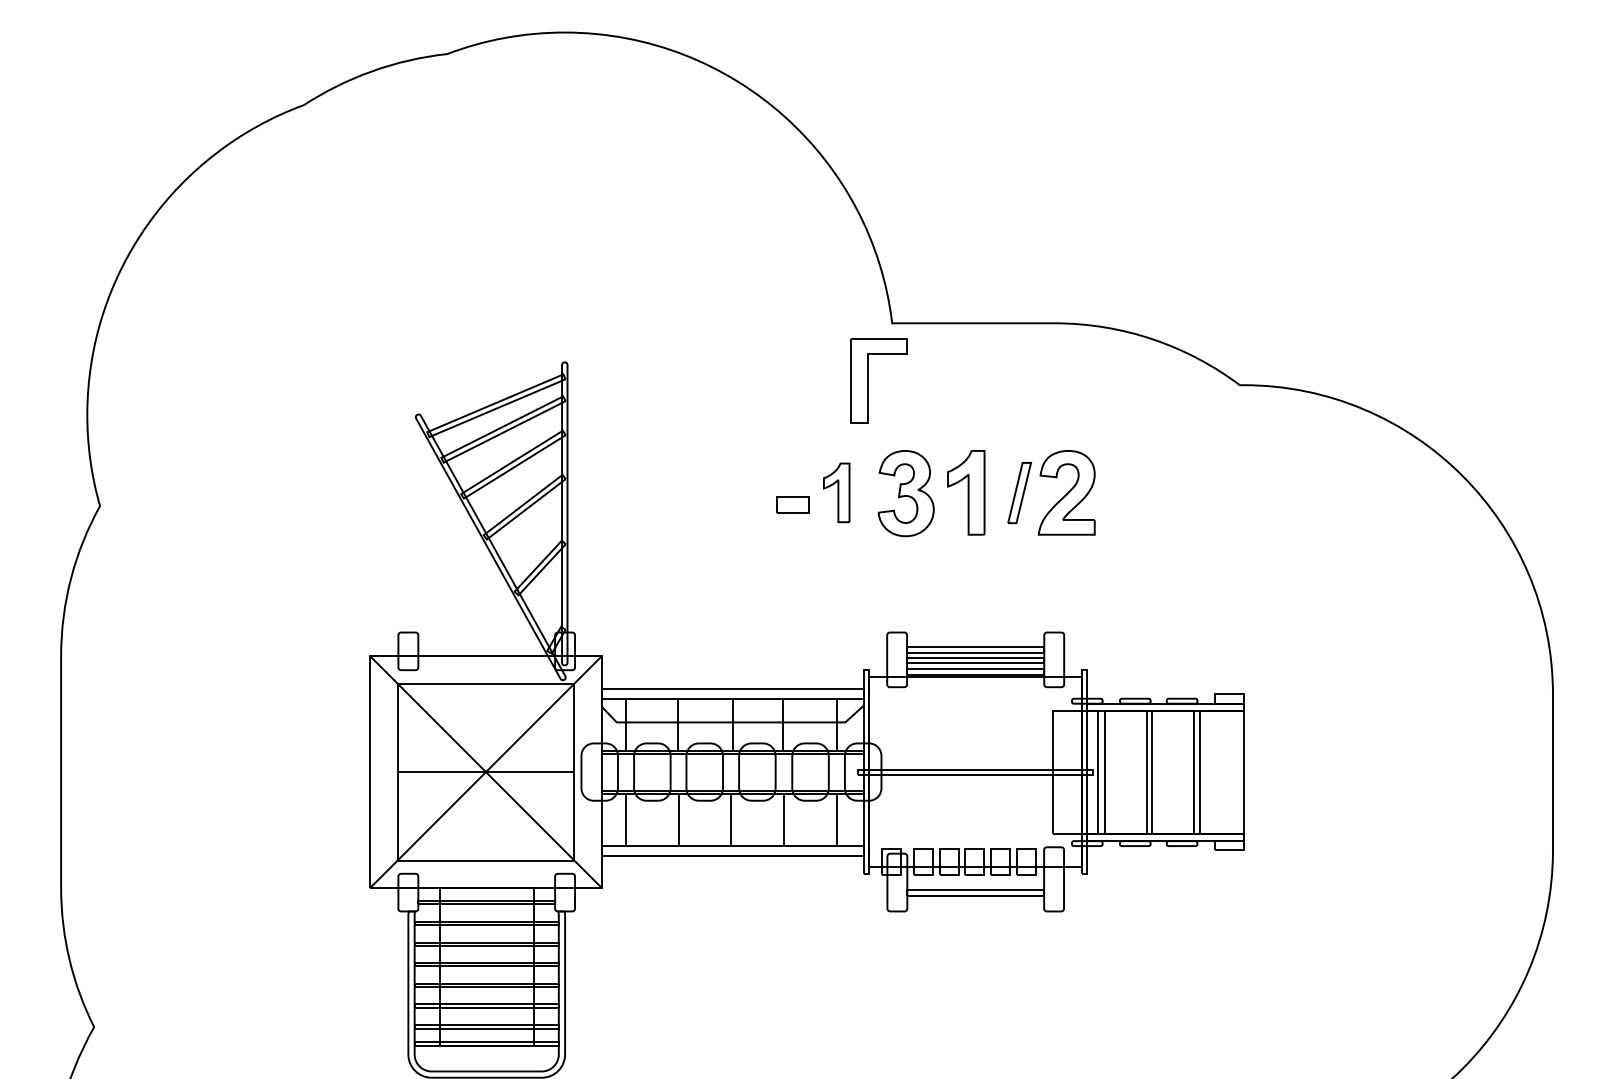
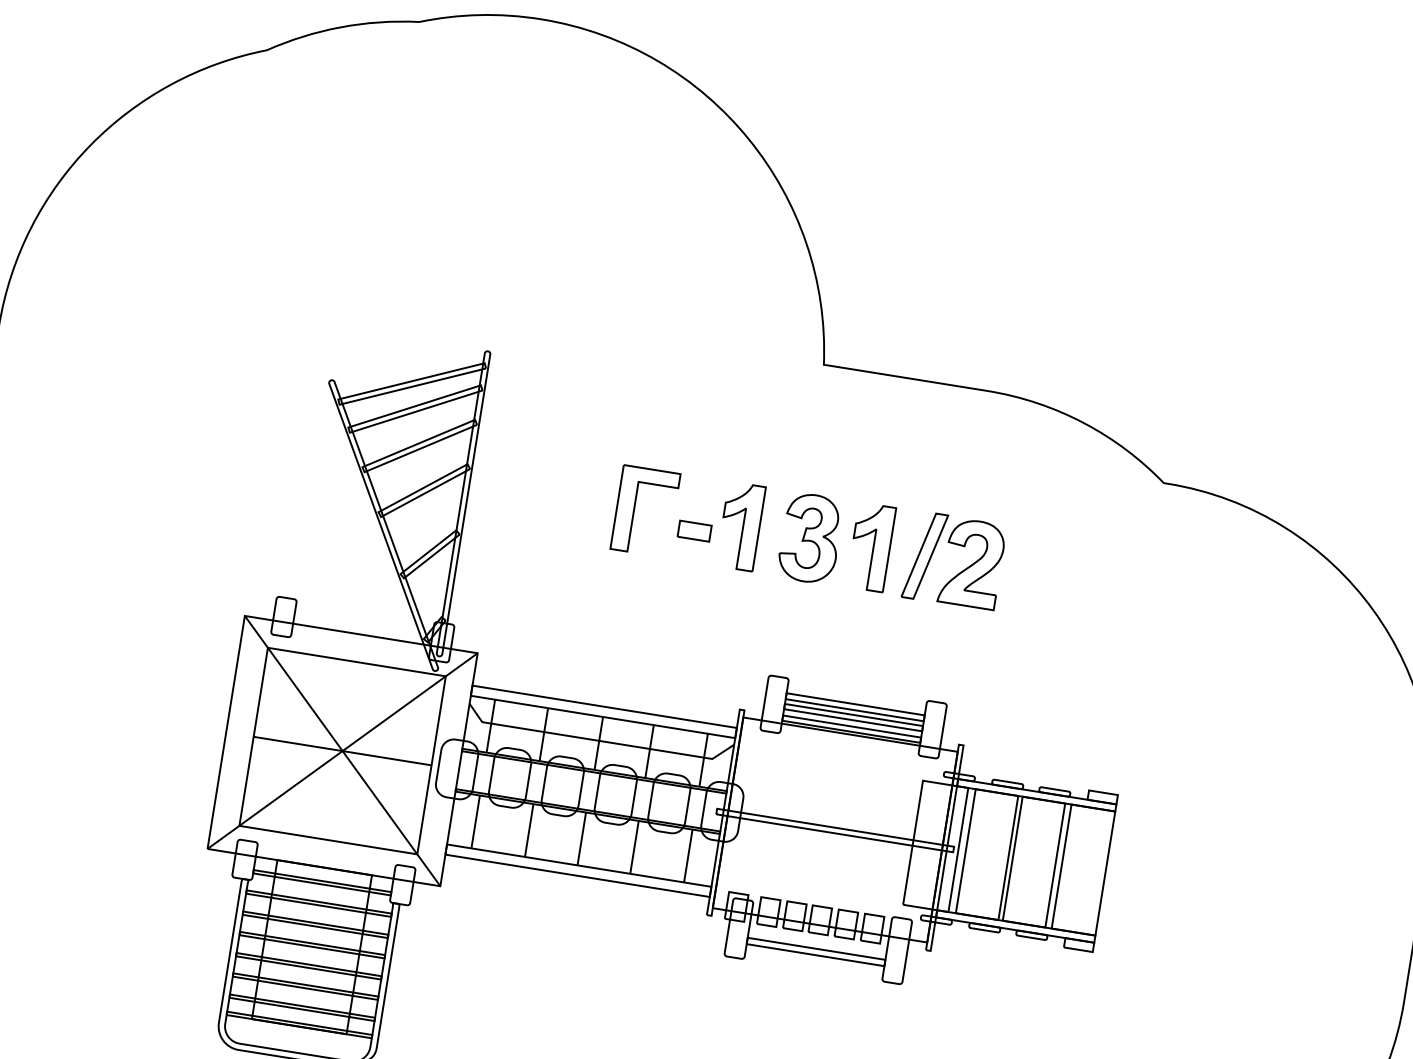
part: (868, 380) -> (634, 509), moved
part: (836, 492) -> (740, 526), size x1.43
part: (1019, 492) -> (924, 555), size x1.43

